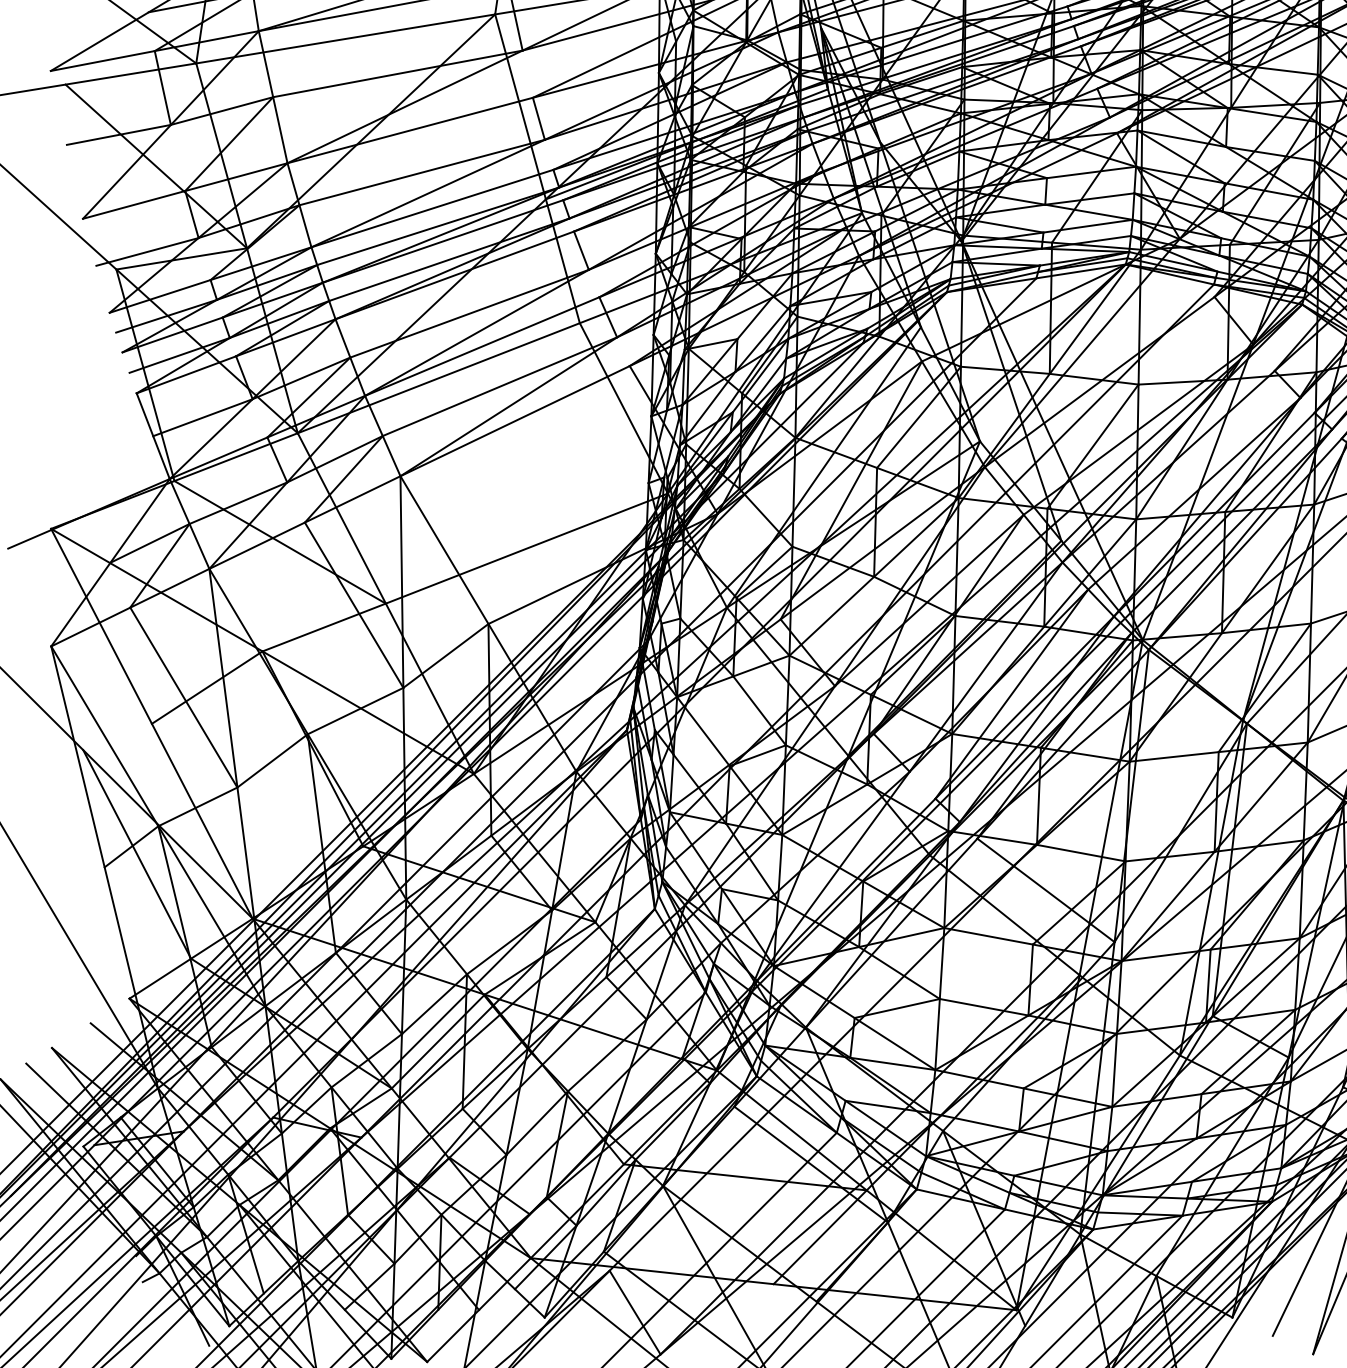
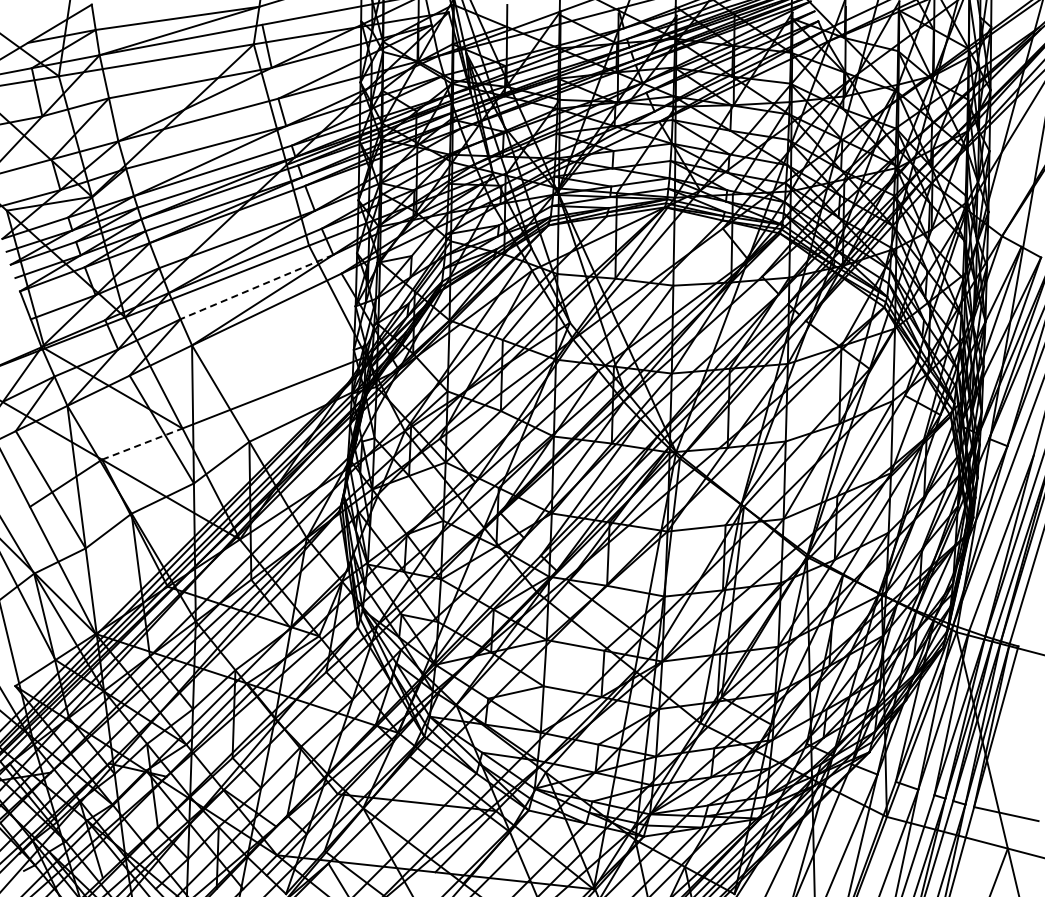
line: (499, 387) -> (256, 287), solid -> dashed
line: (324, 626) -> (142, 443), solid -> dashed

